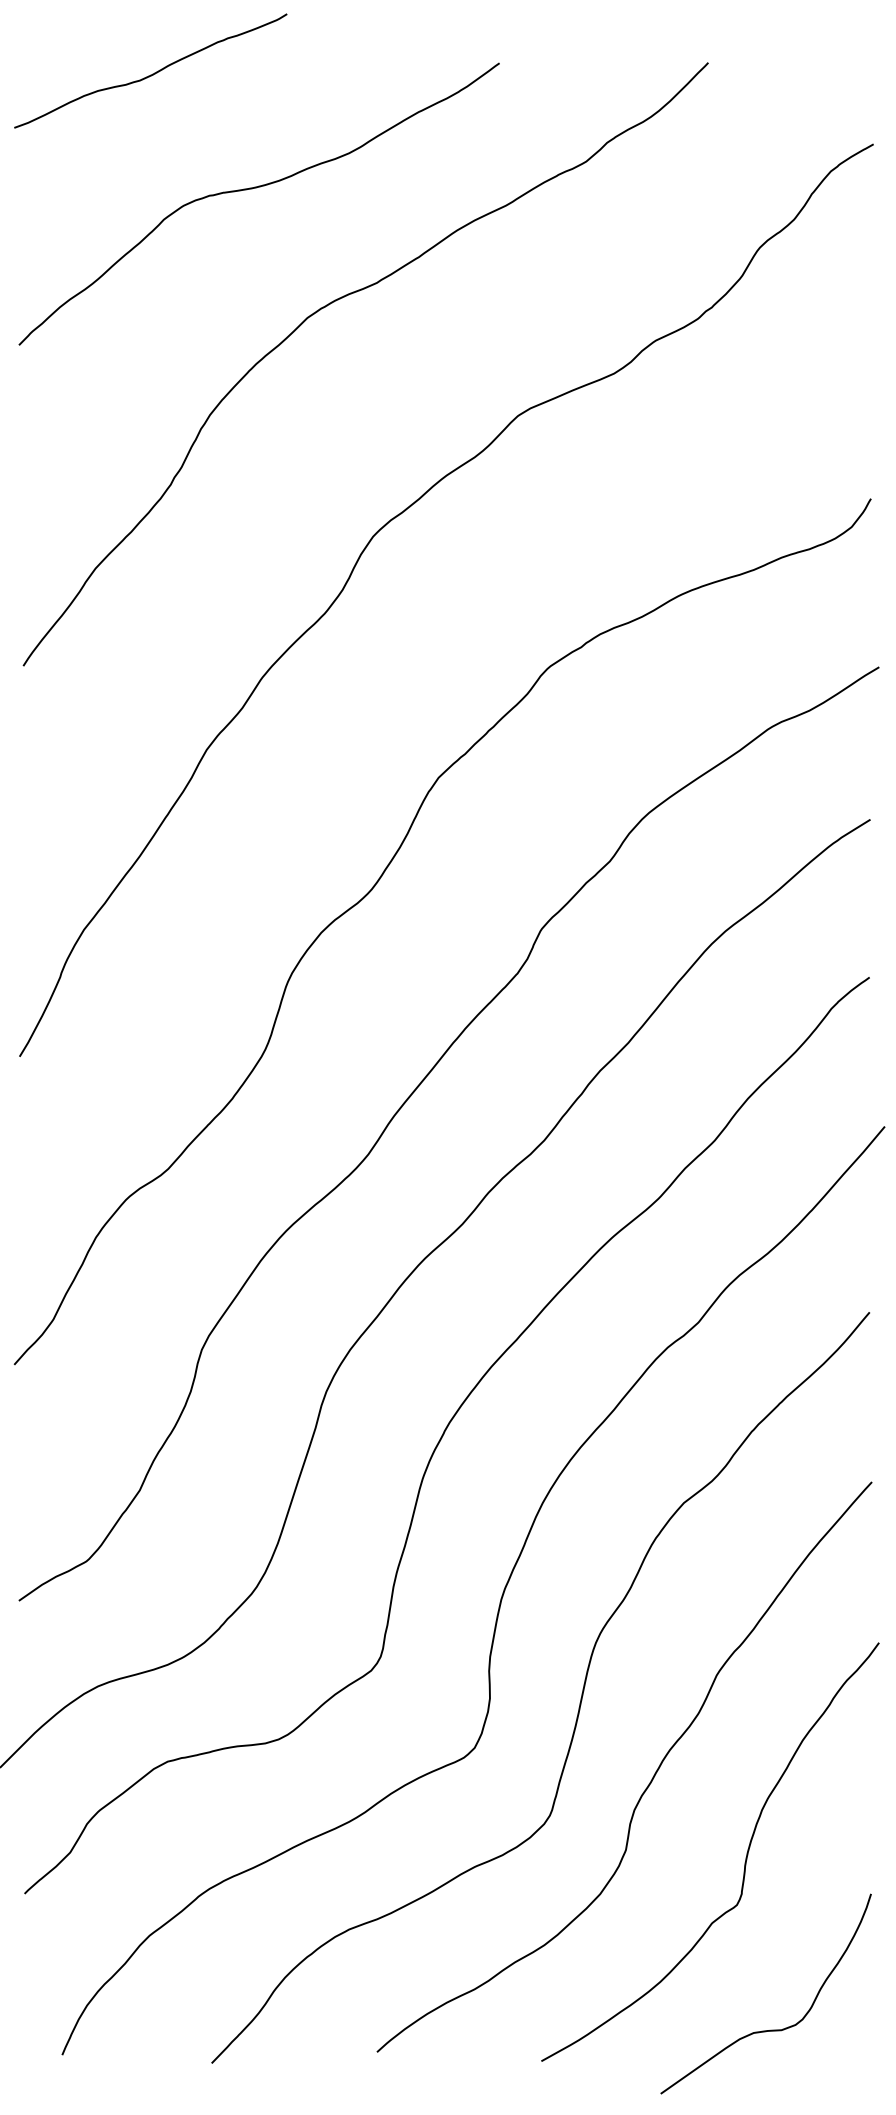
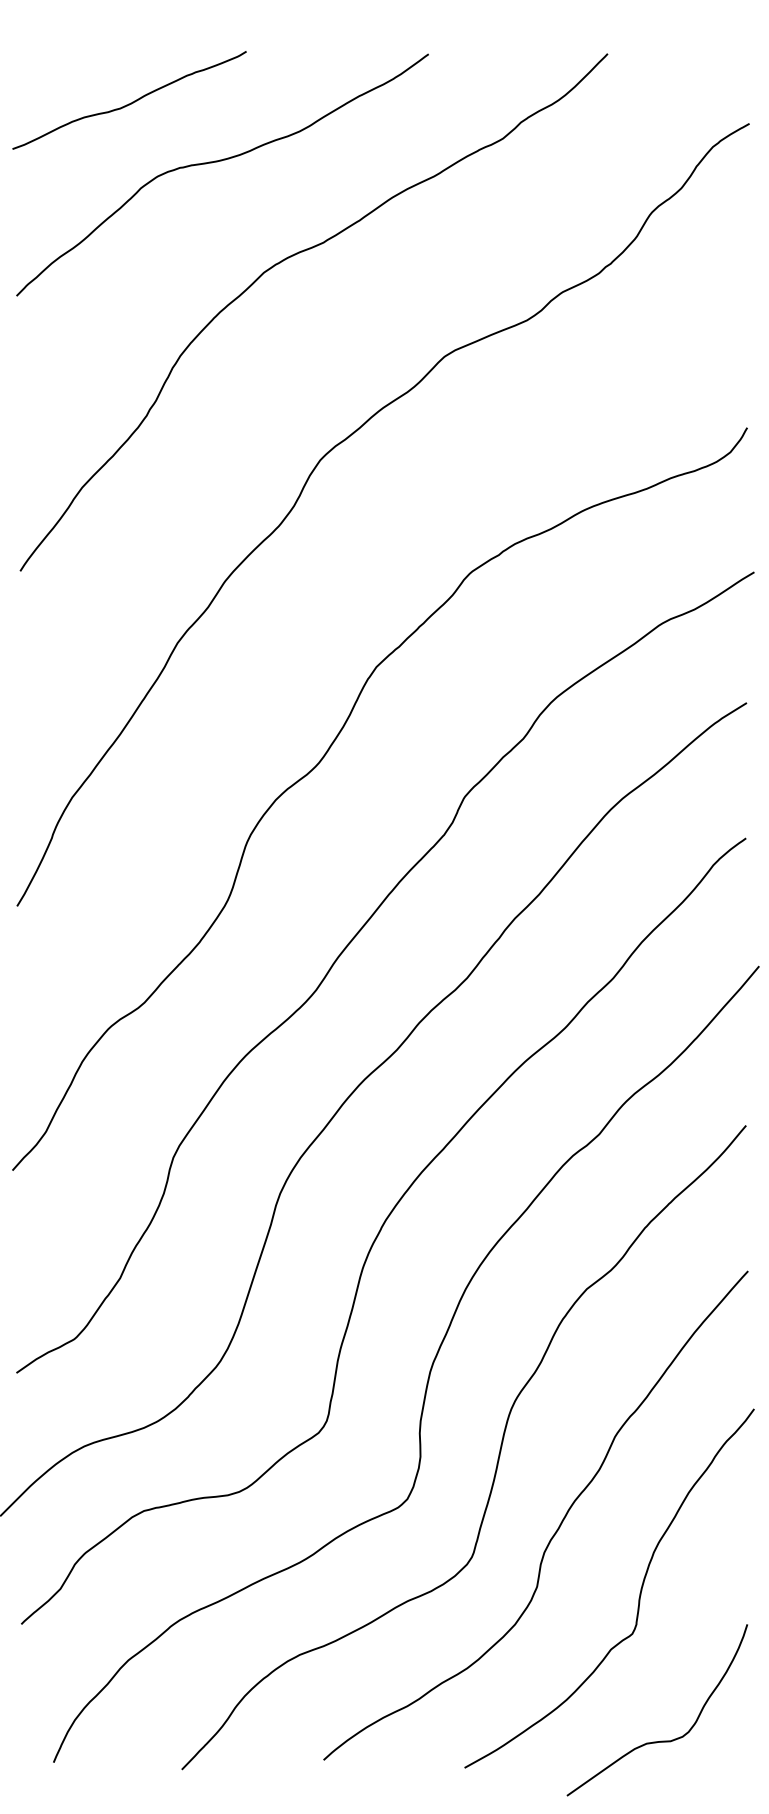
curve: (152, 73) -> (131, 102), moved

